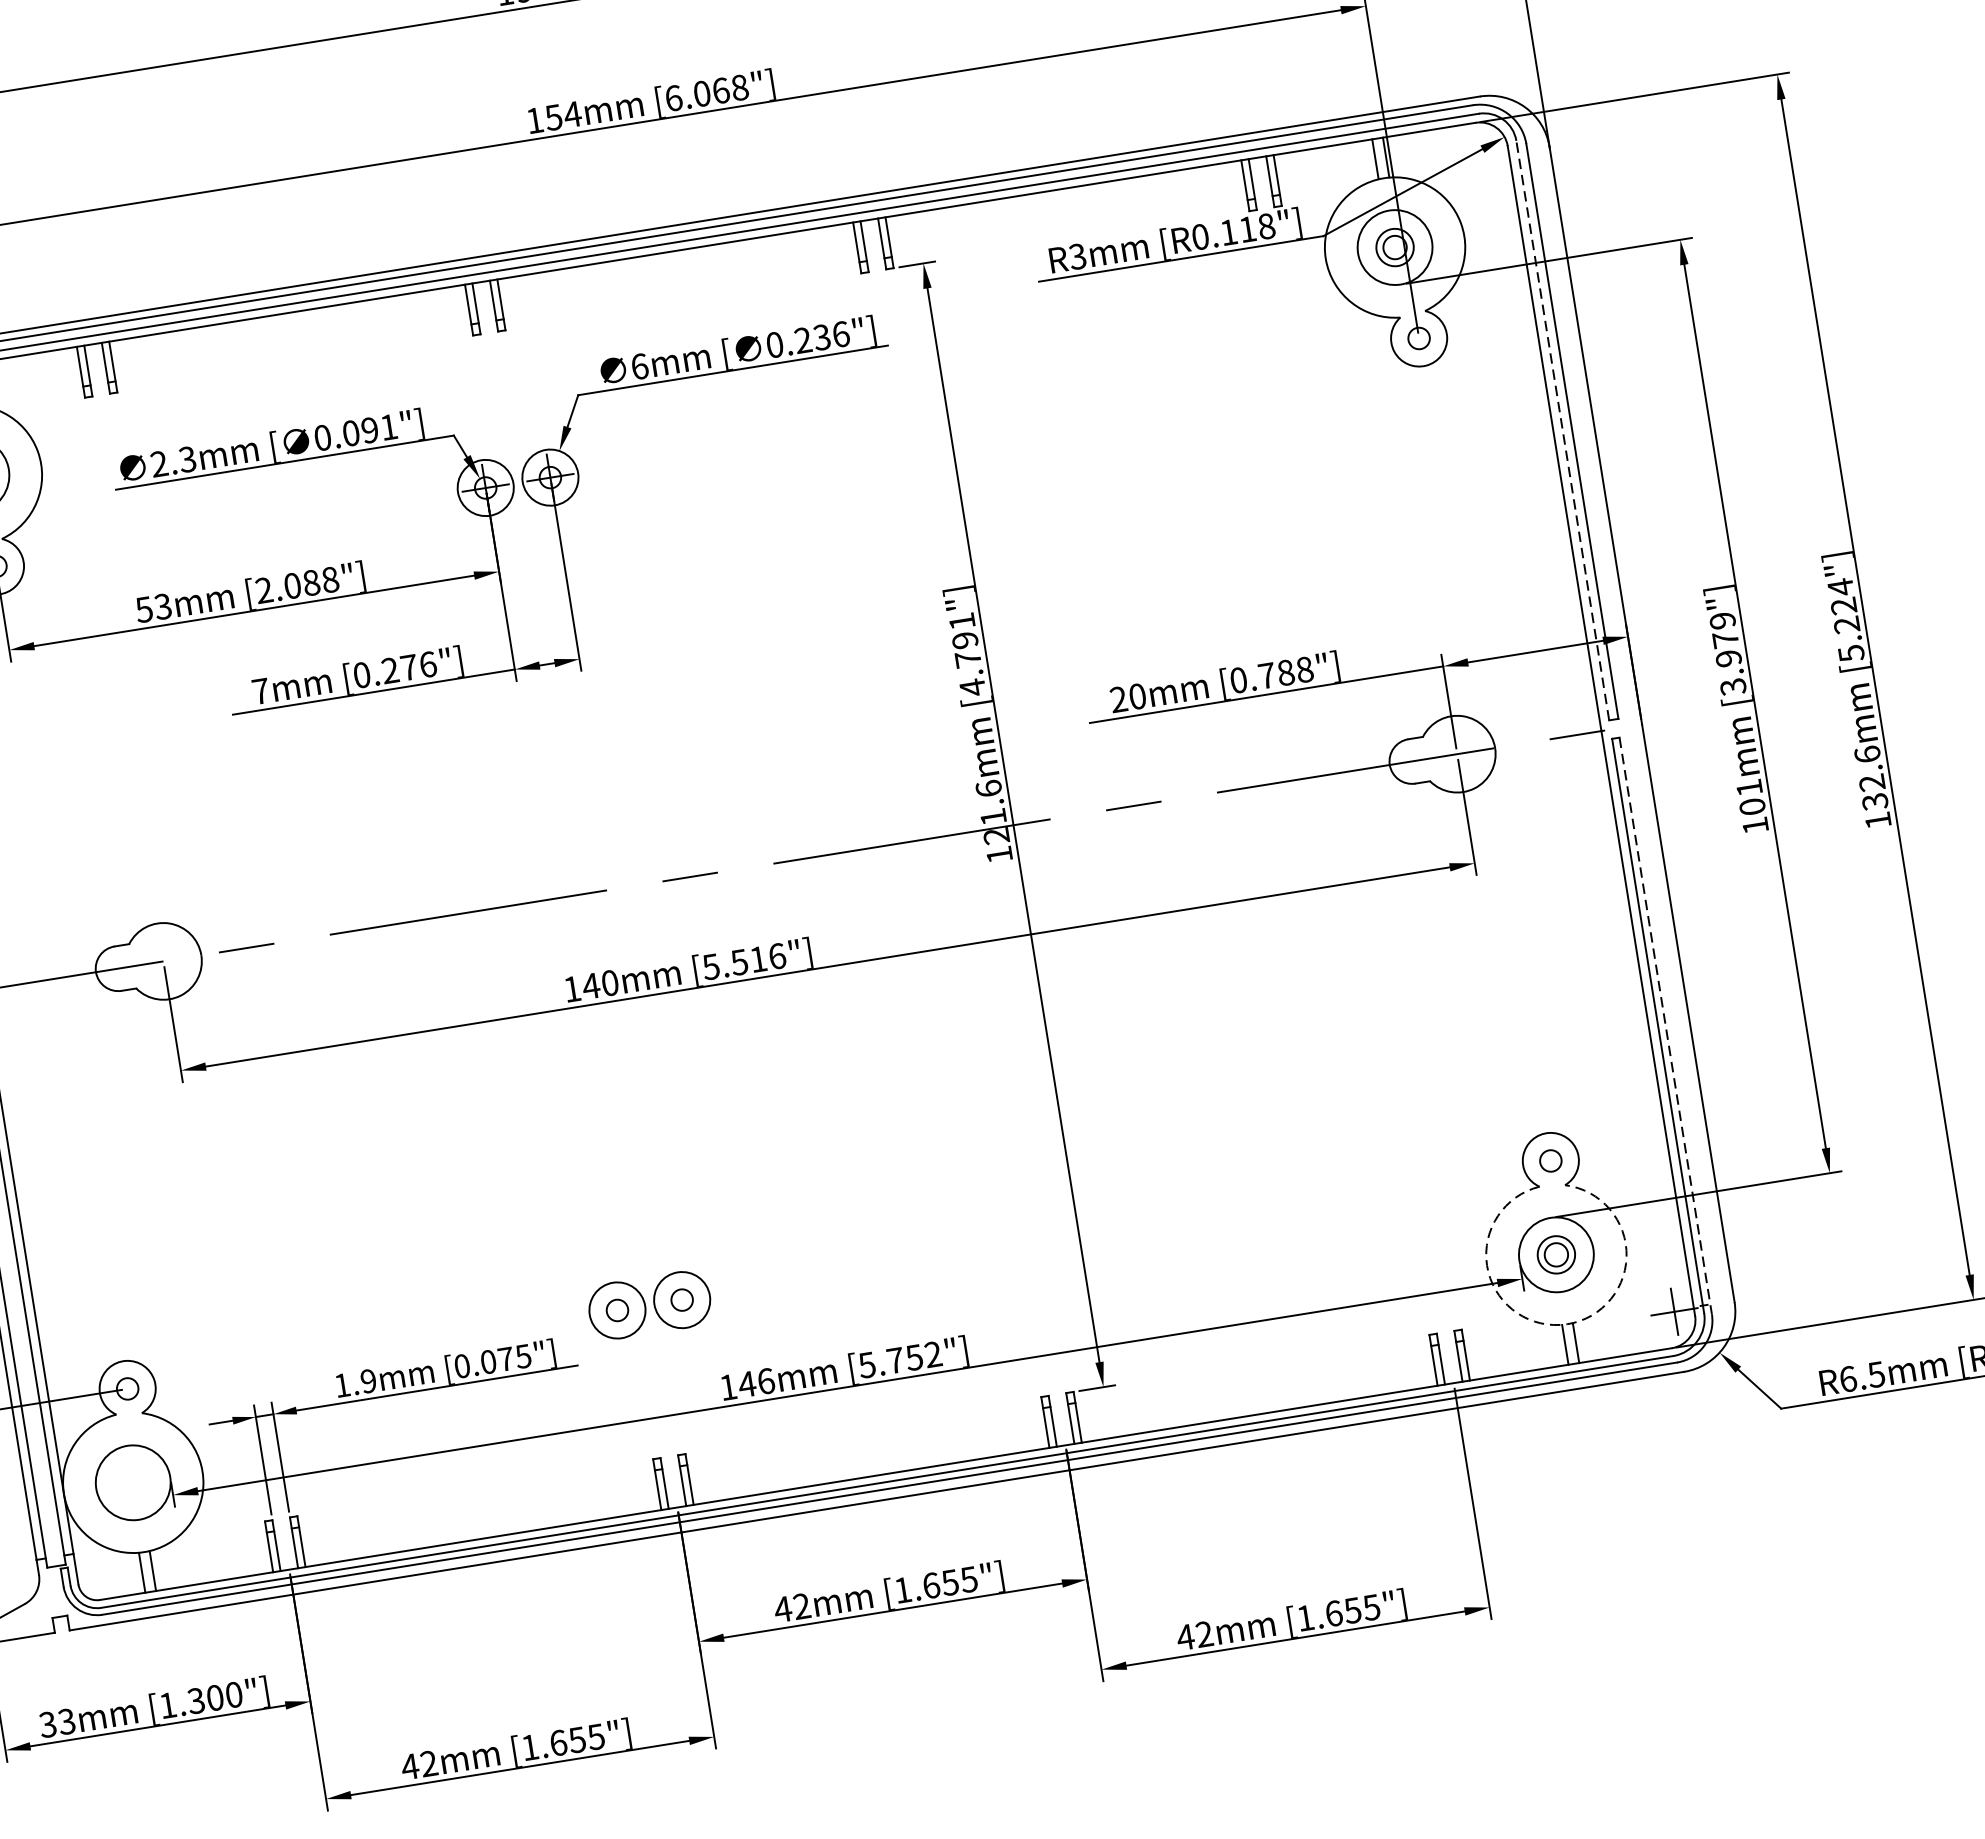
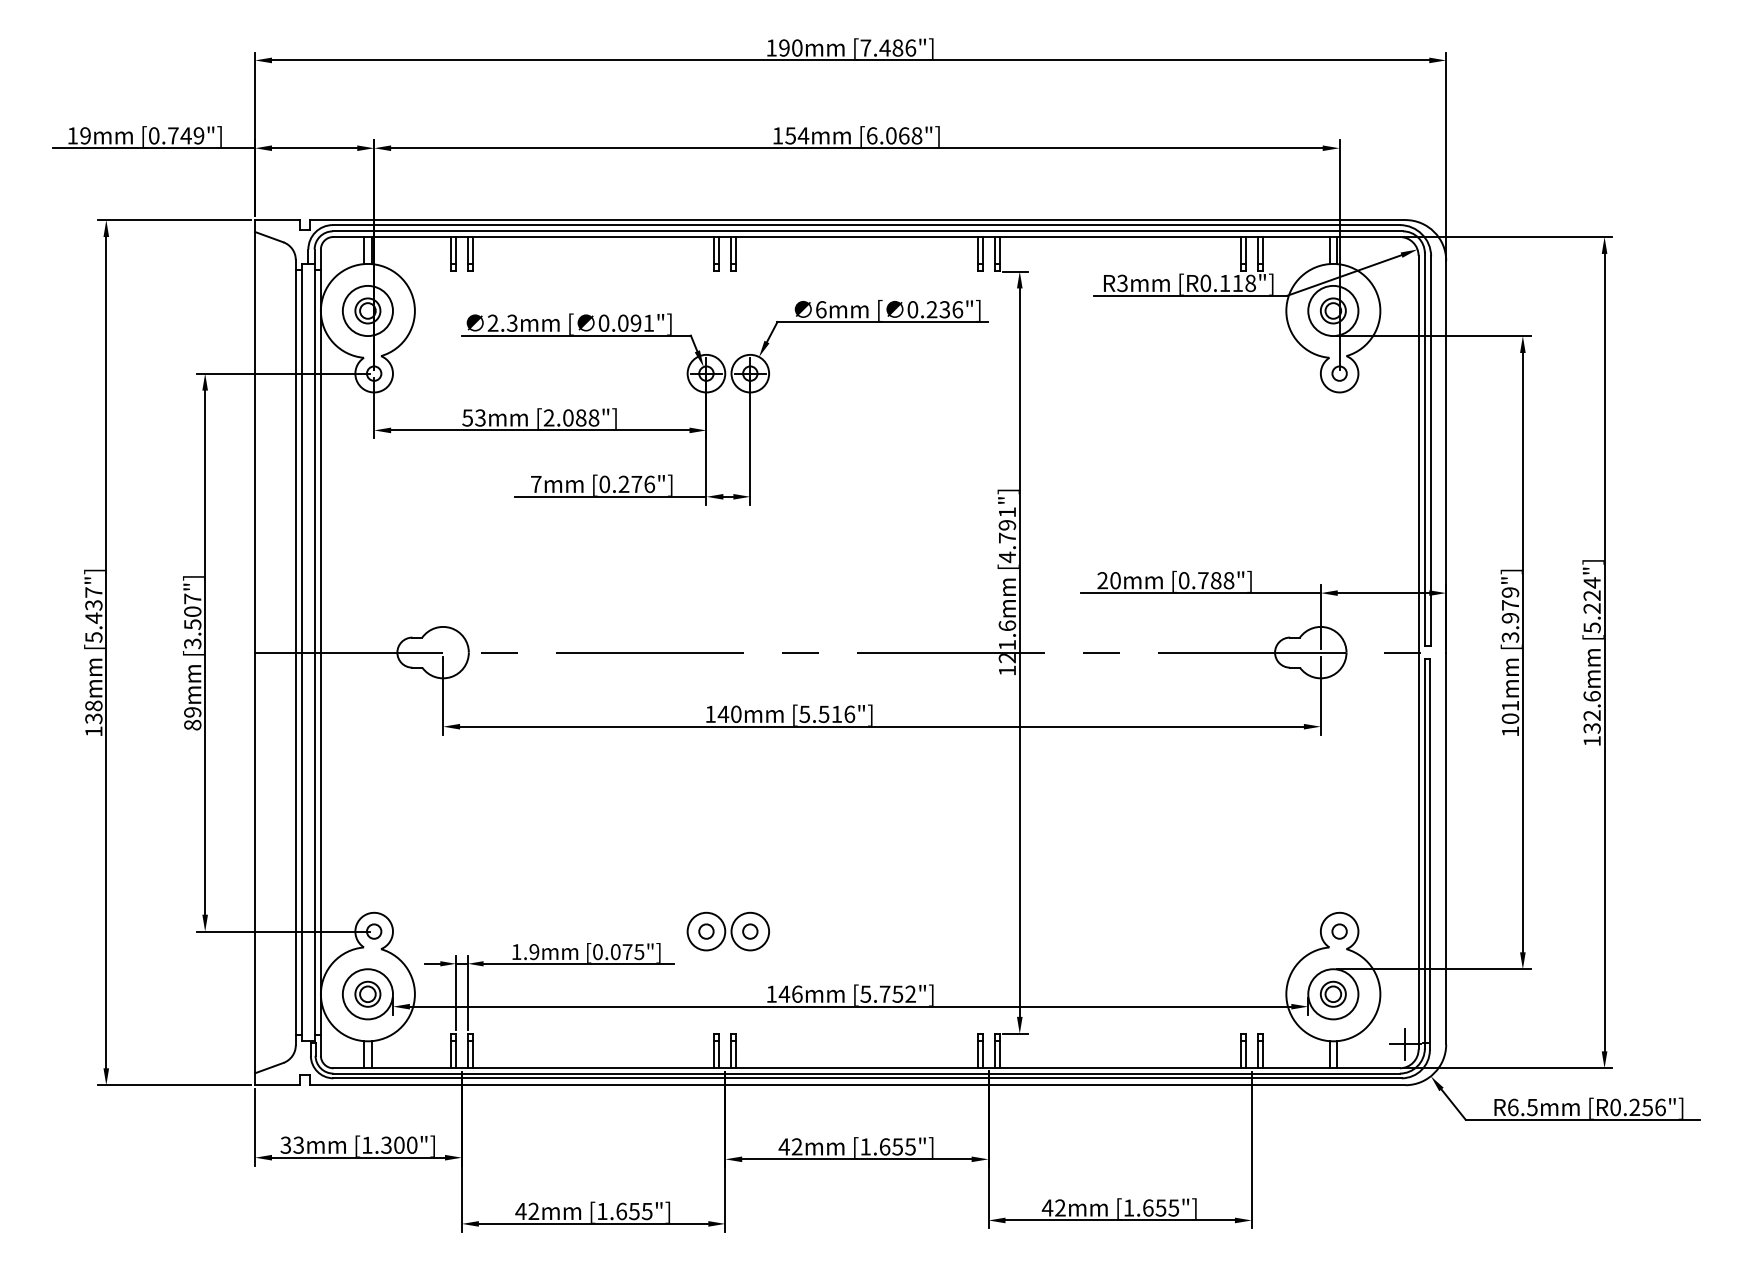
line: (1562, 430) -> (1424, 449), dashed -> solid
line: (1665, 1026) -> (1429, 854), dashed -> solid
arc: (1560, 1325) -> (1328, 1041), dashed -> solid
part: (132, 1481) -> (367, 993), added

